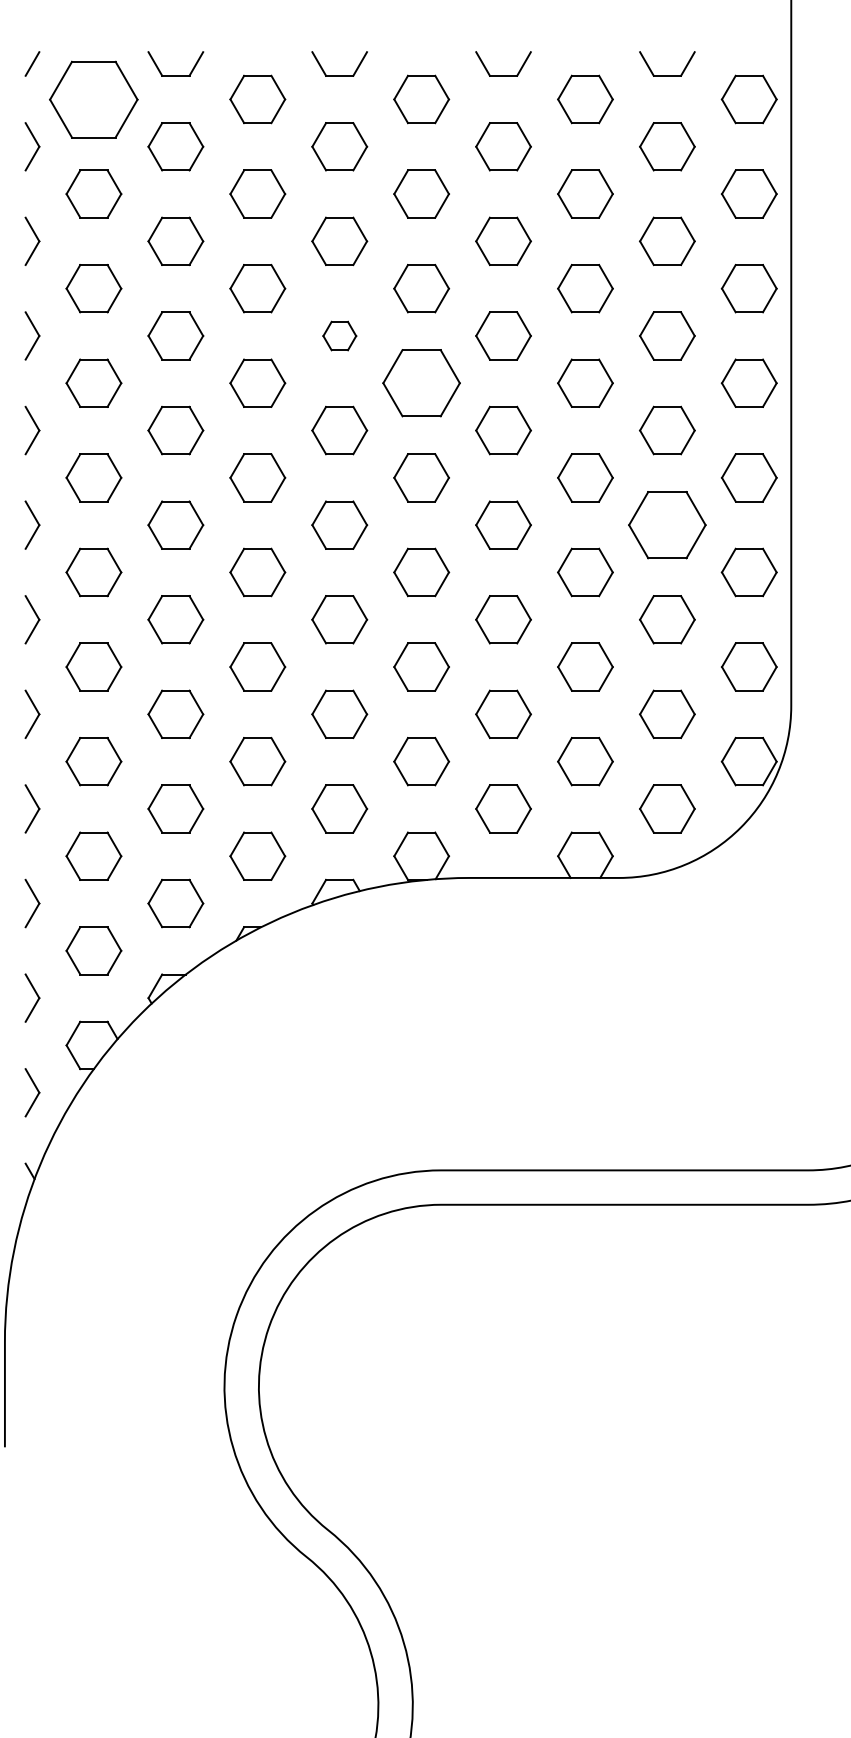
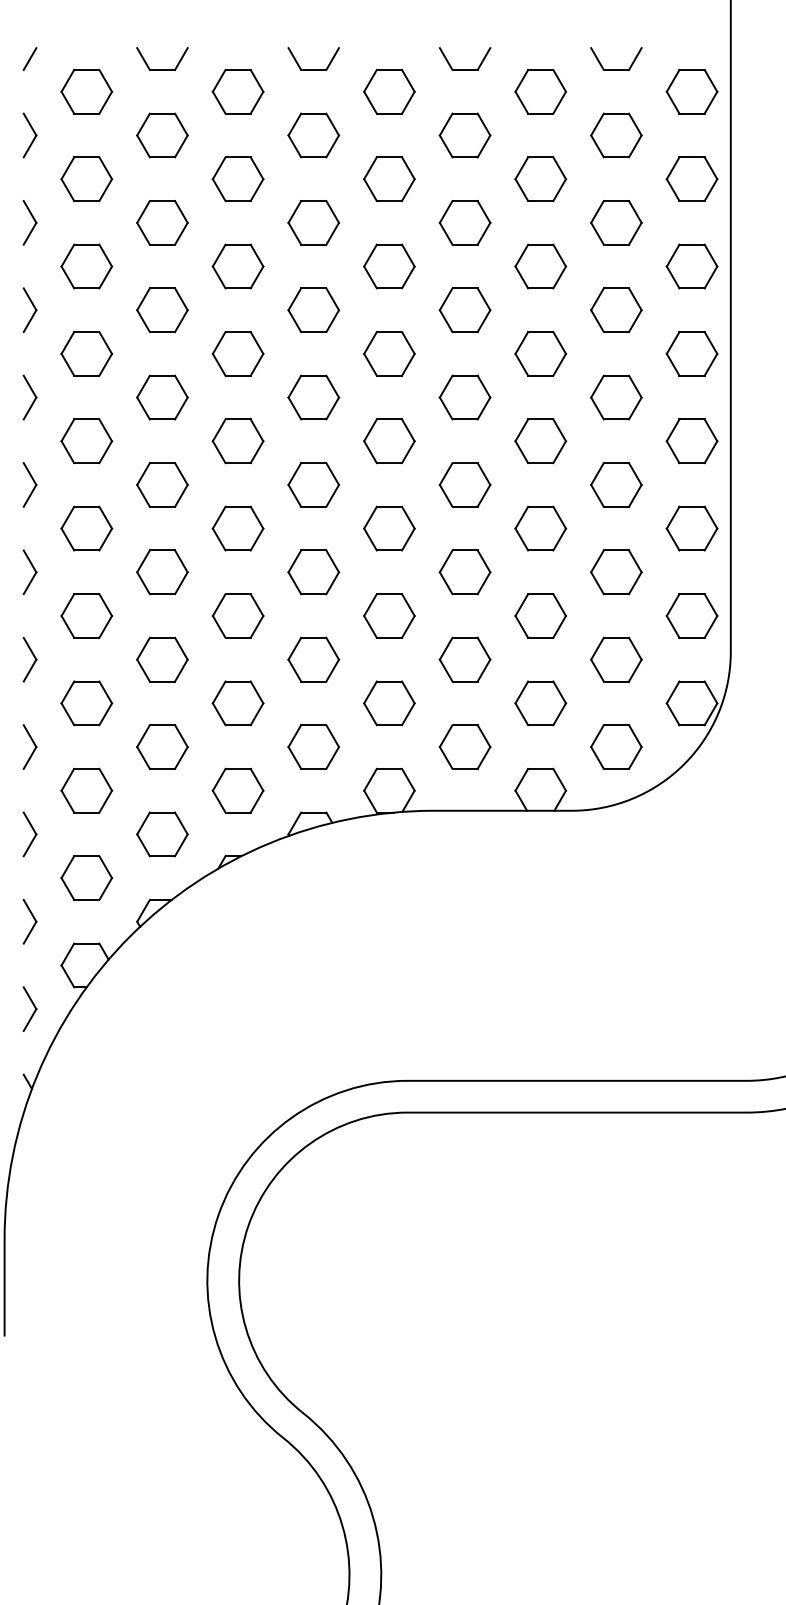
part: (93, 99) -> (86, 91), size x0.62
part: (339, 336) -> (313, 310), size x1.67
part: (421, 382) -> (389, 353), size x0.71
part: (667, 524) -> (616, 484), size x0.71

